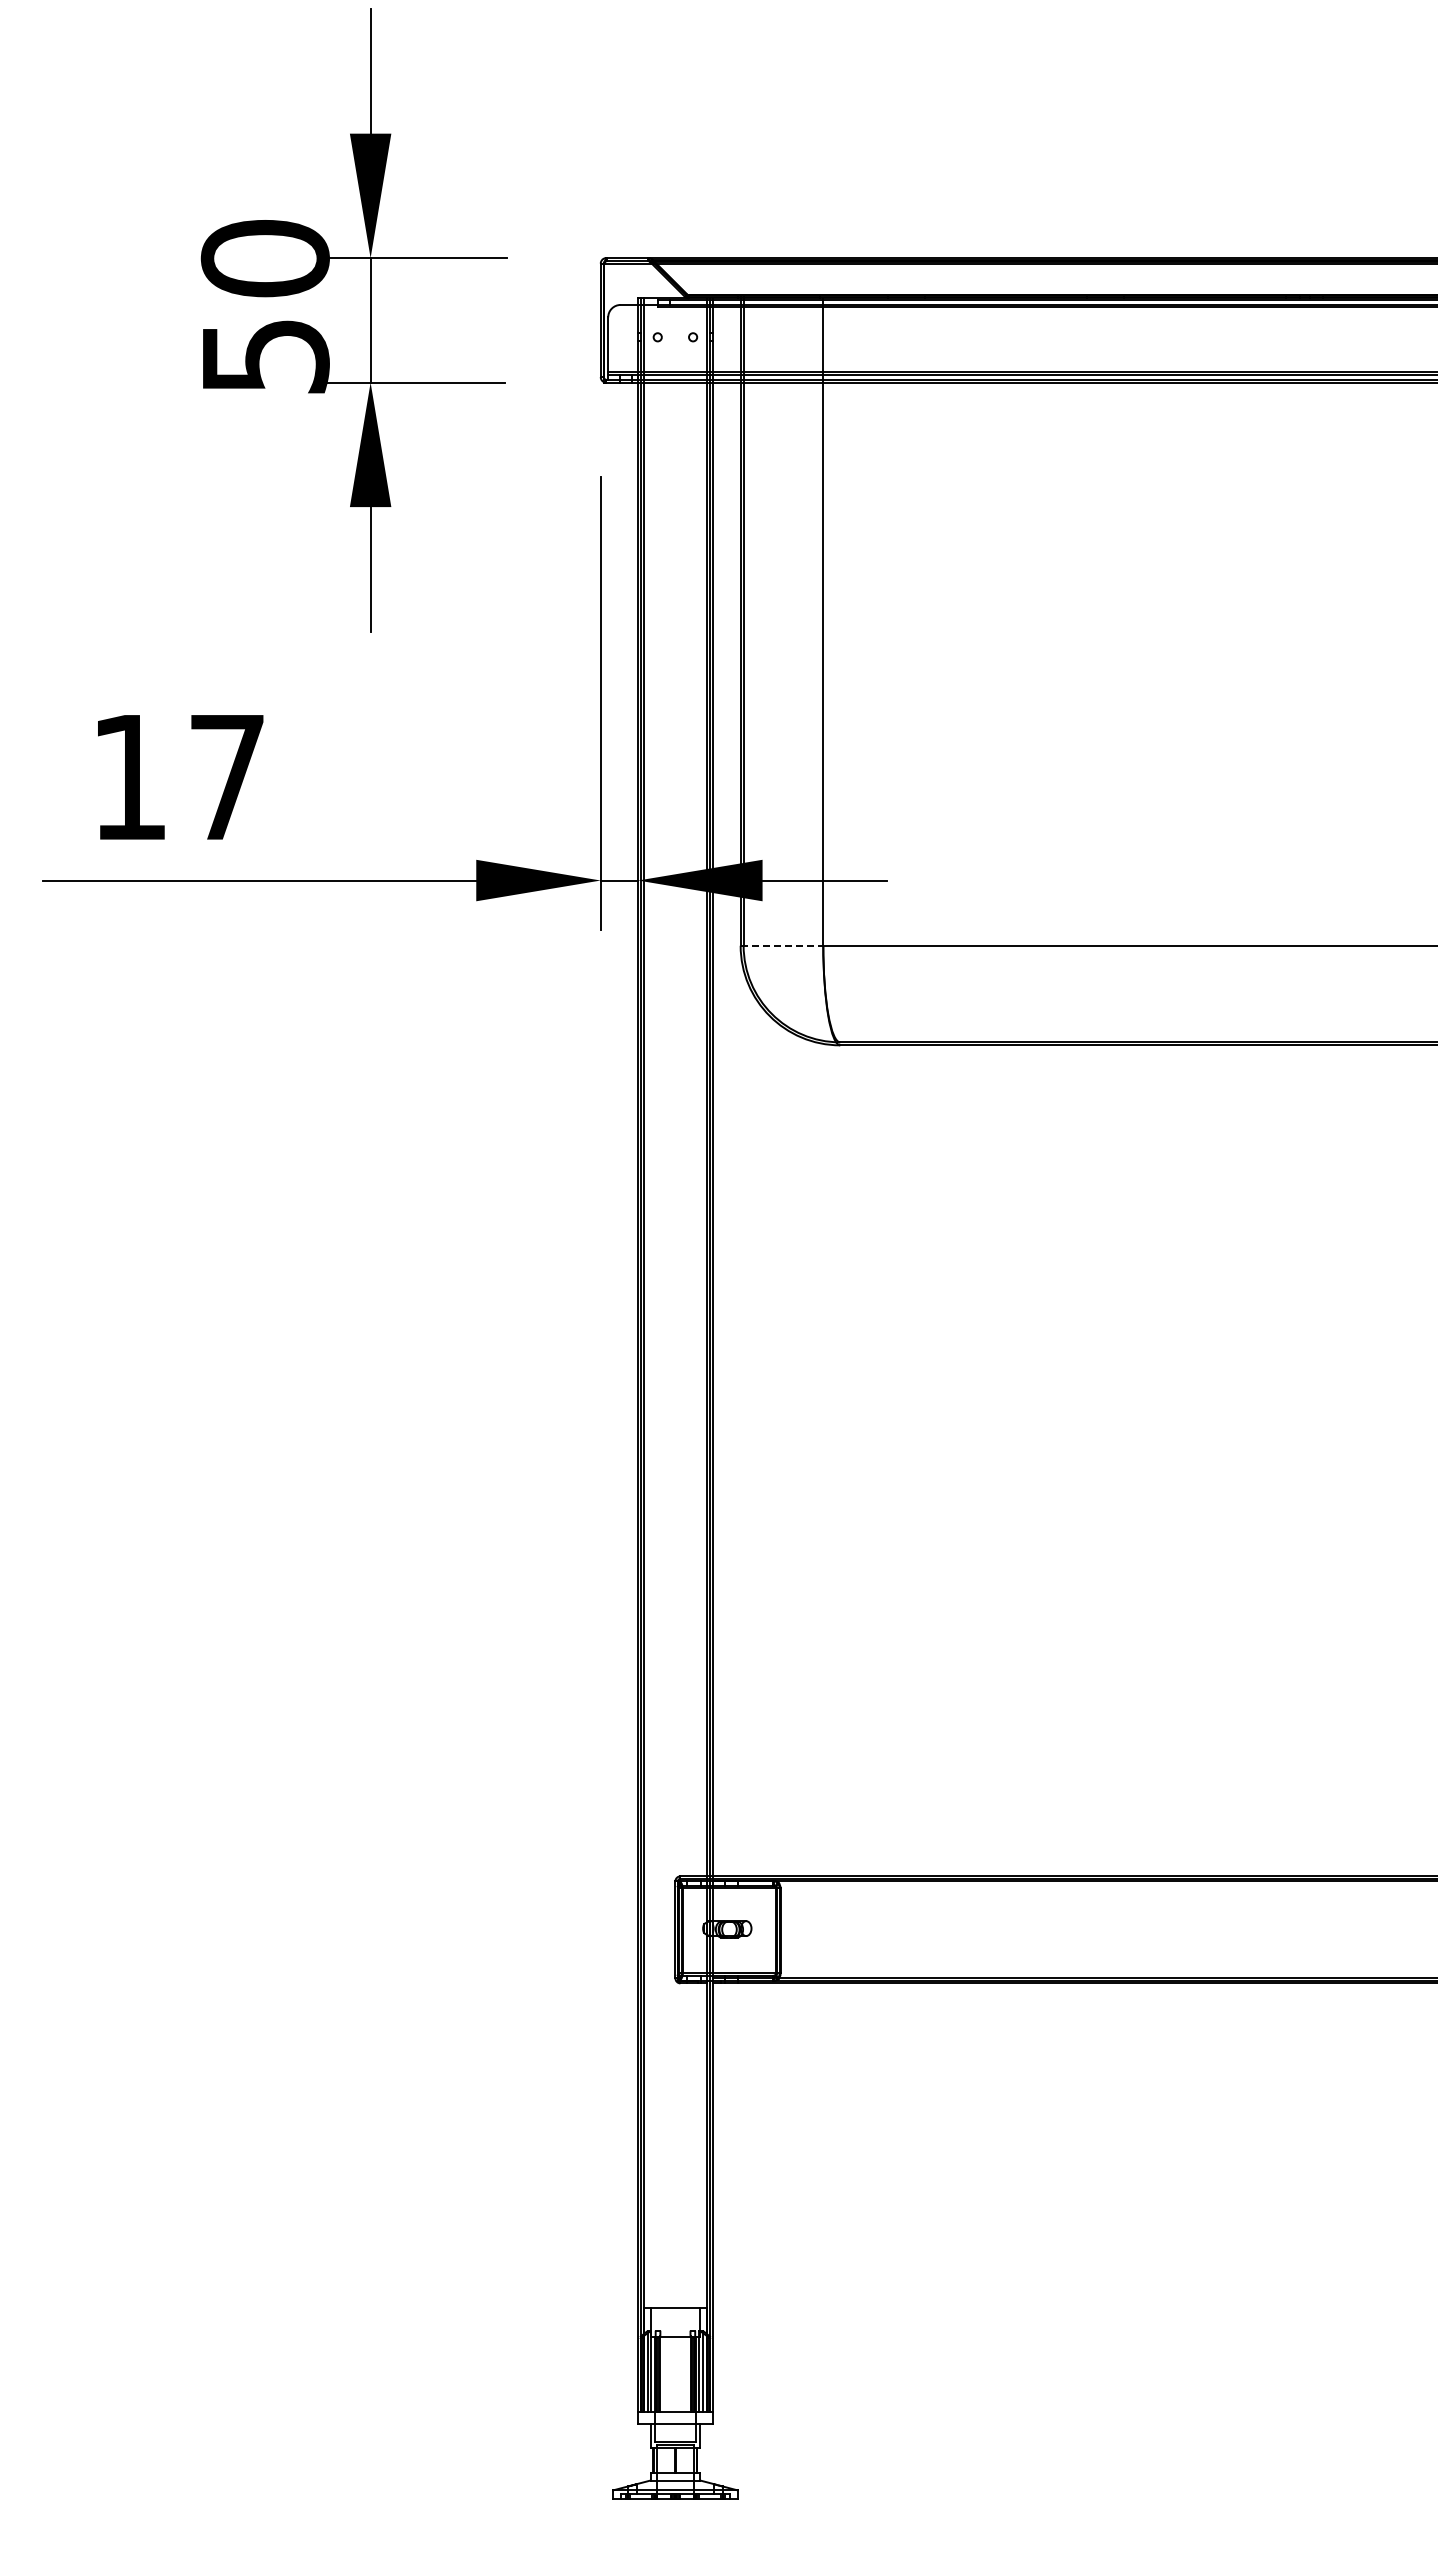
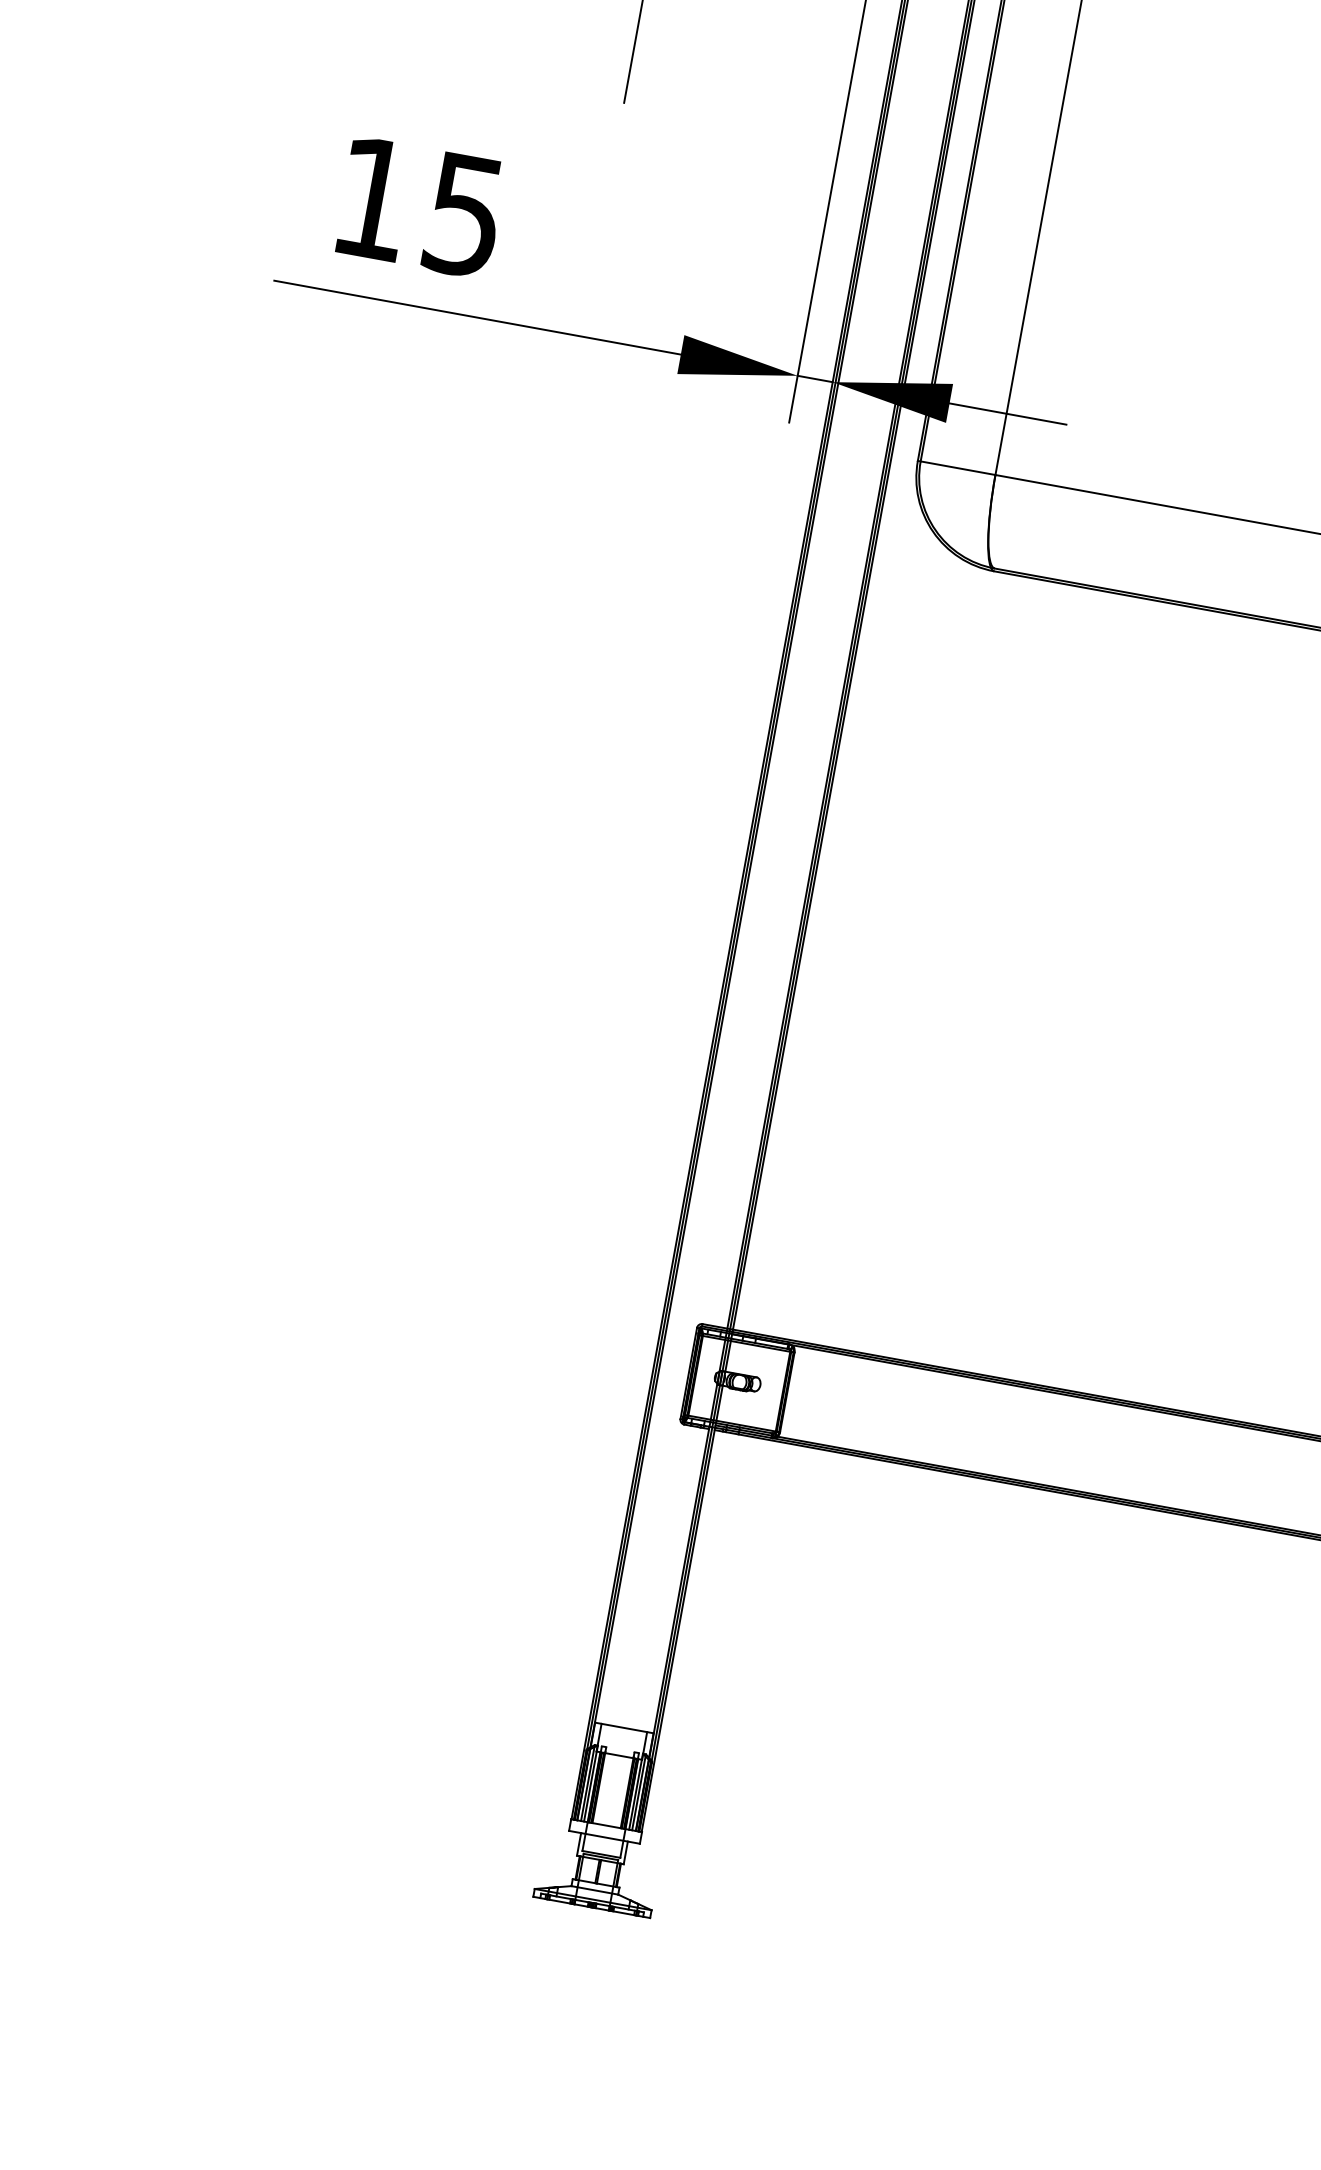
text: (226, 778) -> (463, 216), 17 -> 15
line: (782, 945) -> (957, 467), dashed -> solid

